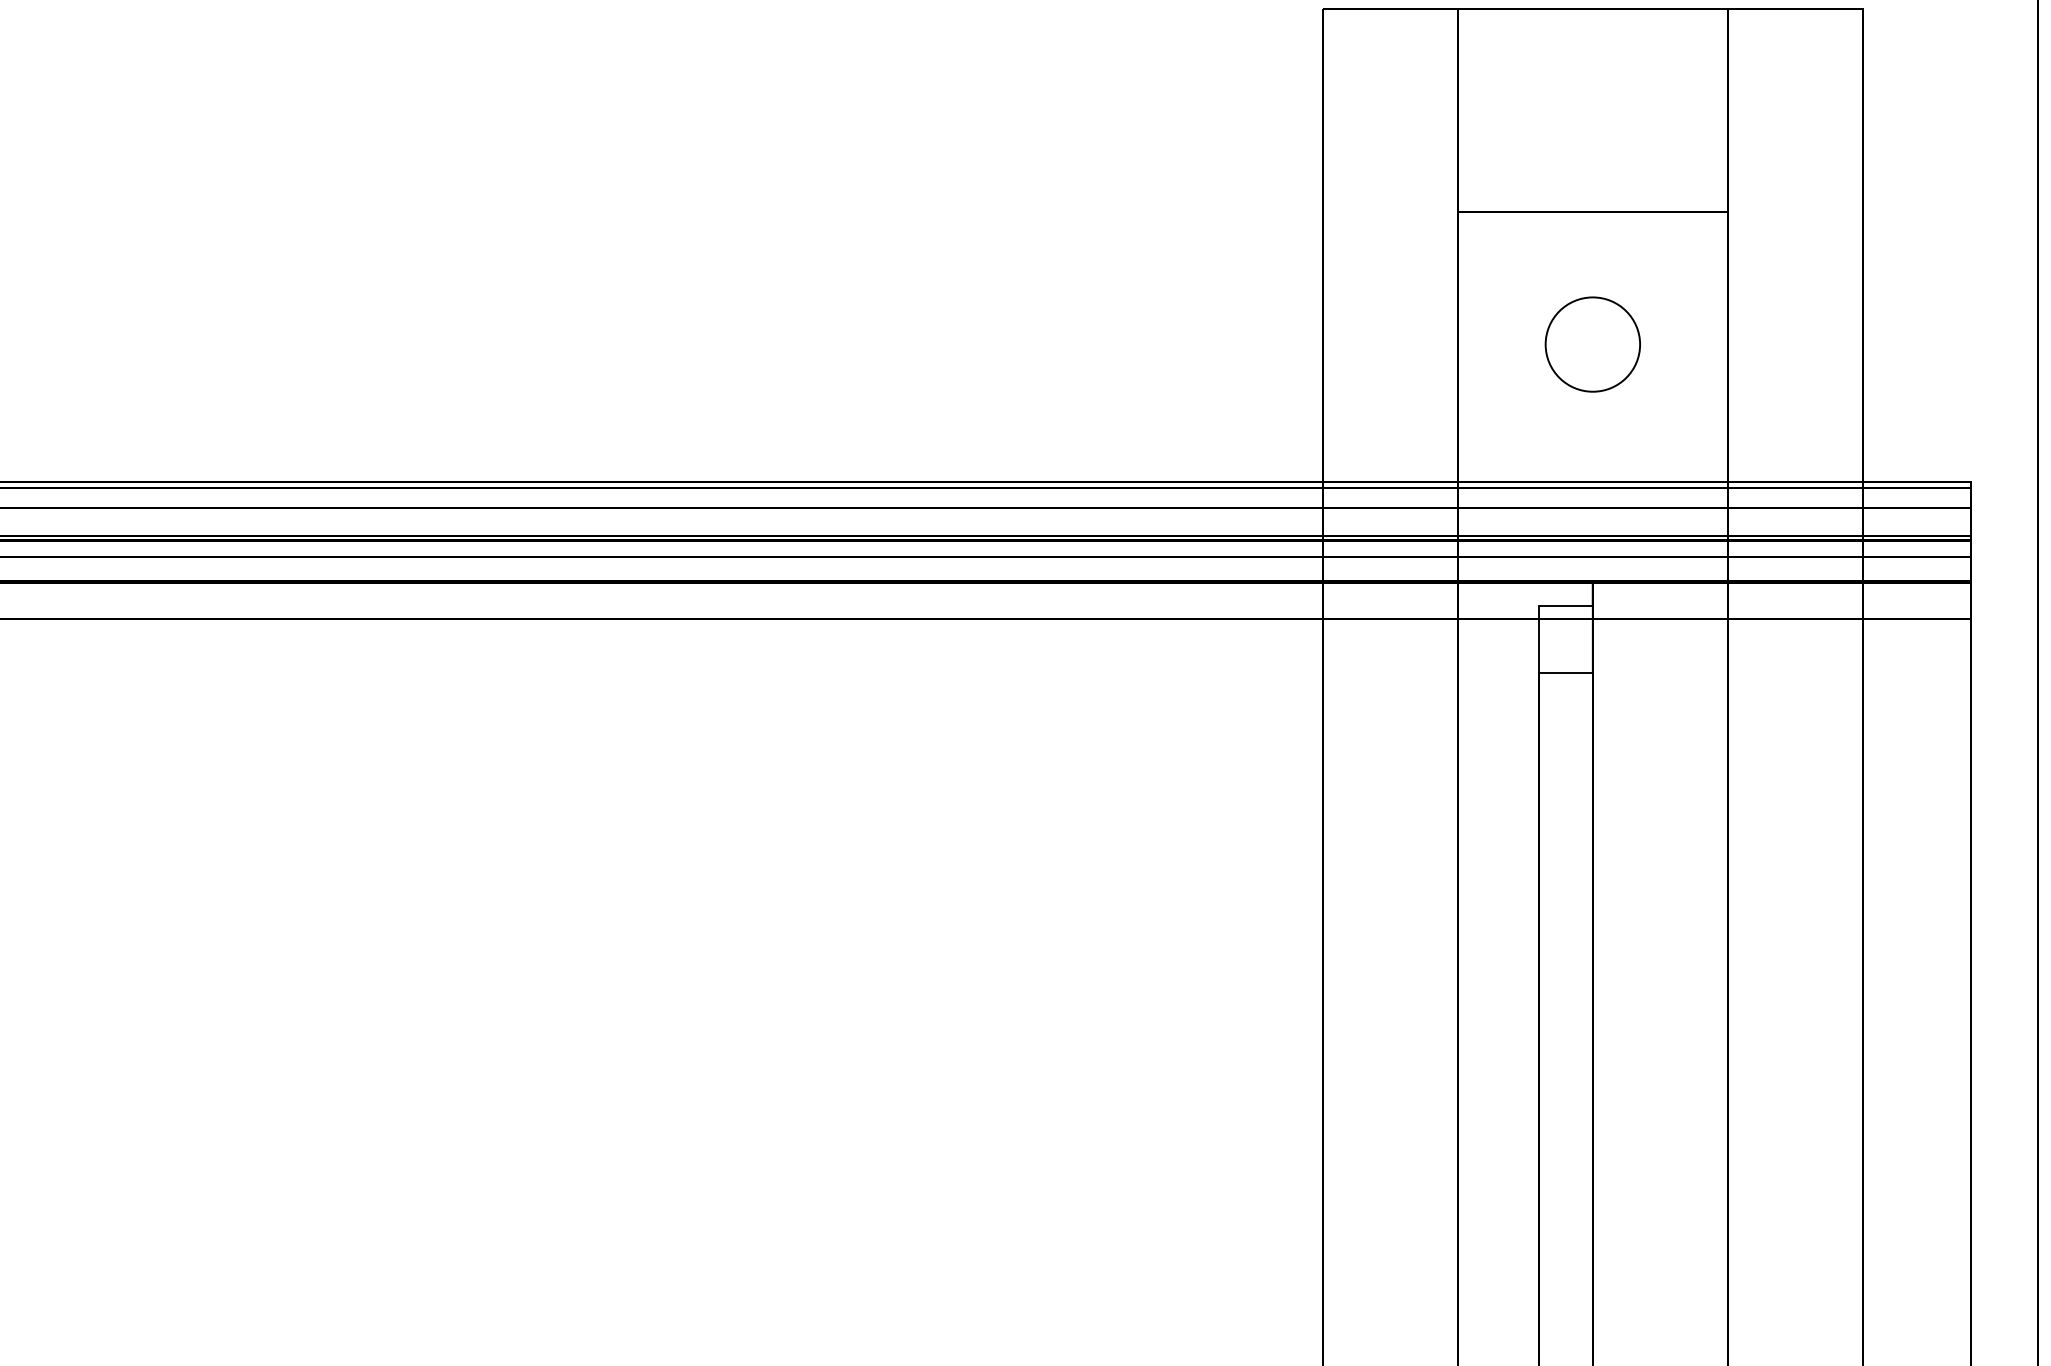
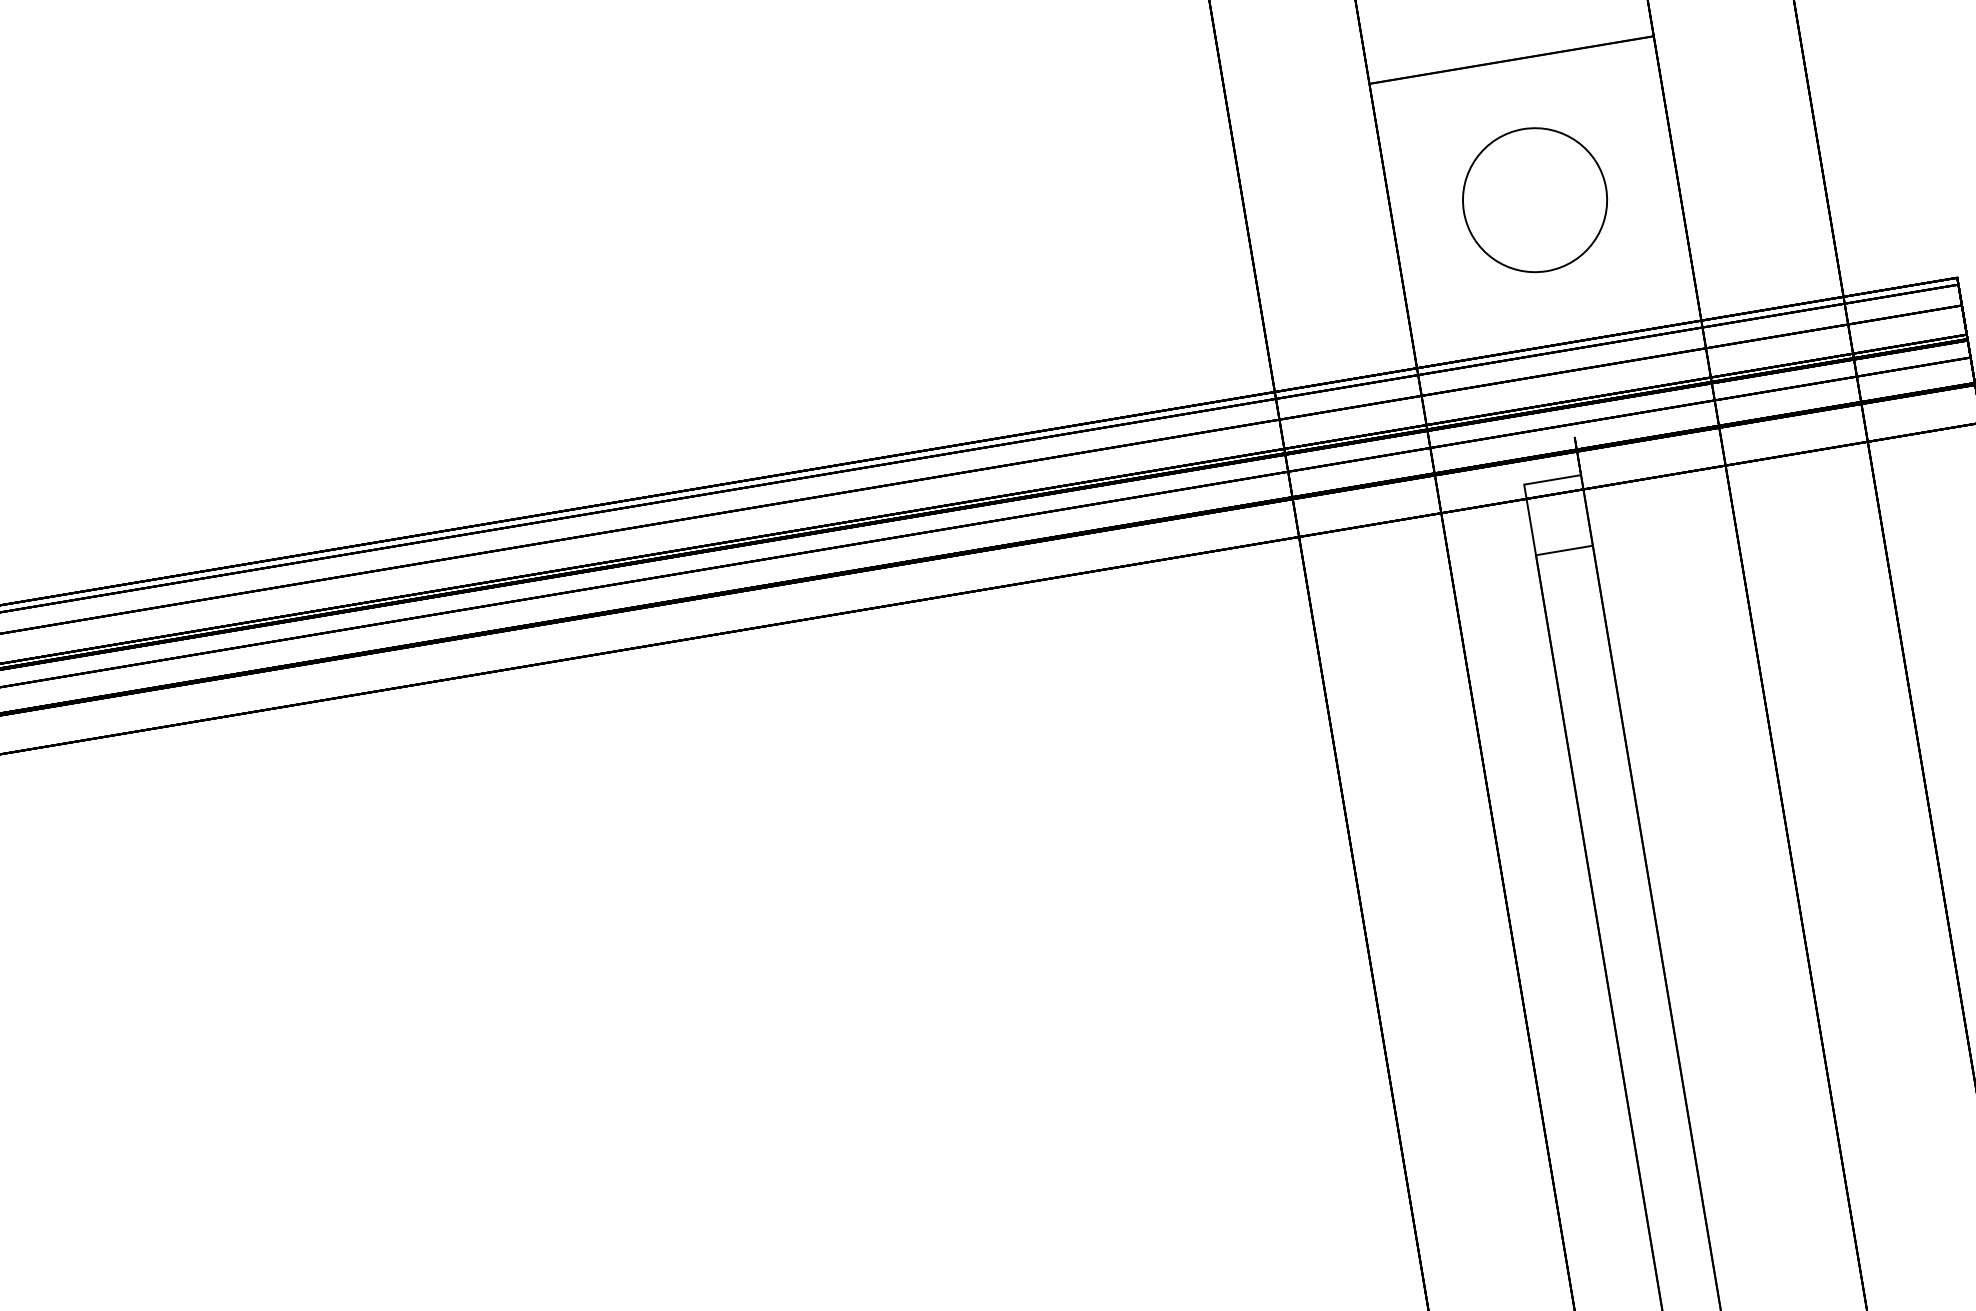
circle: (1592, 344) -> (1534, 200), size x1.43

